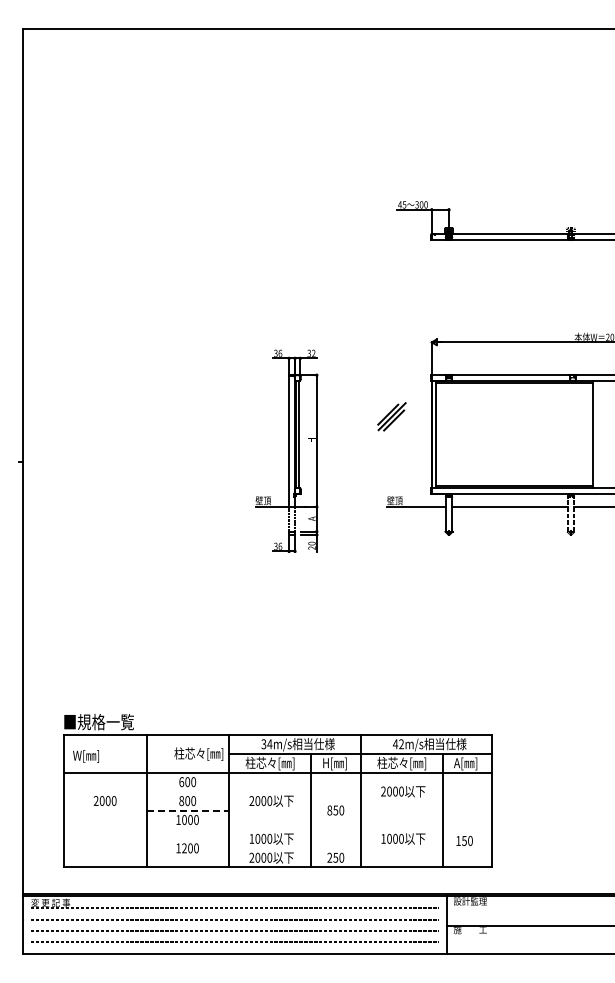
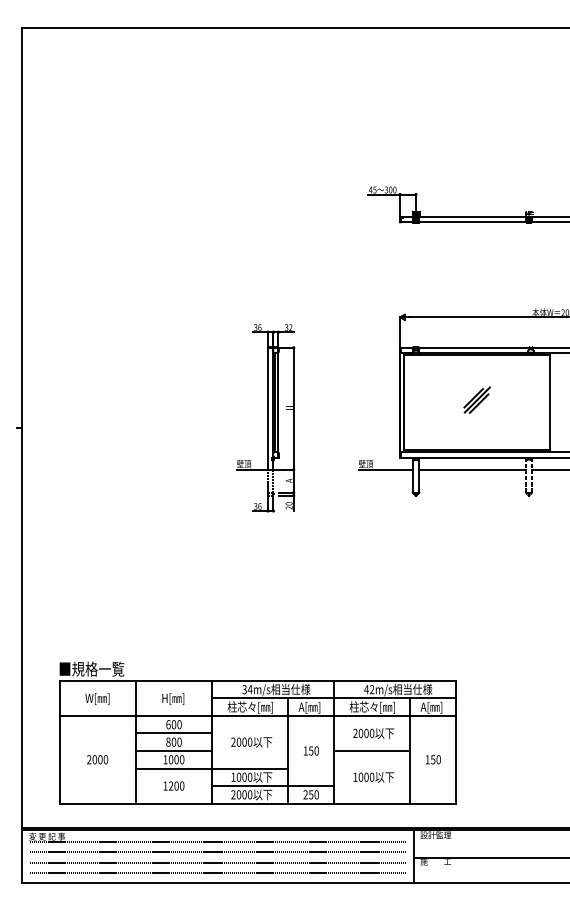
part: (391, 416) -> (476, 399), moved
text: (198, 753) -> (184, 698), 柱芯々[㎜] -> H[㎜]
text: (85, 756) -> (96, 699), moved
text: (334, 763) -> (310, 707), H[㎜] -> A[㎜]
line: (187, 791) -> (173, 733), added
text: (104, 800) -> (96, 759), moved
line: (188, 810) -> (174, 750), dashed -> solid
text: (329, 810) -> (305, 750), 850 -> 150
line: (401, 810) -> (372, 750), added
line: (228, 829) -> (211, 768), added
text: (464, 840) -> (433, 759), moved
line: (294, 848) -> (272, 786), added

